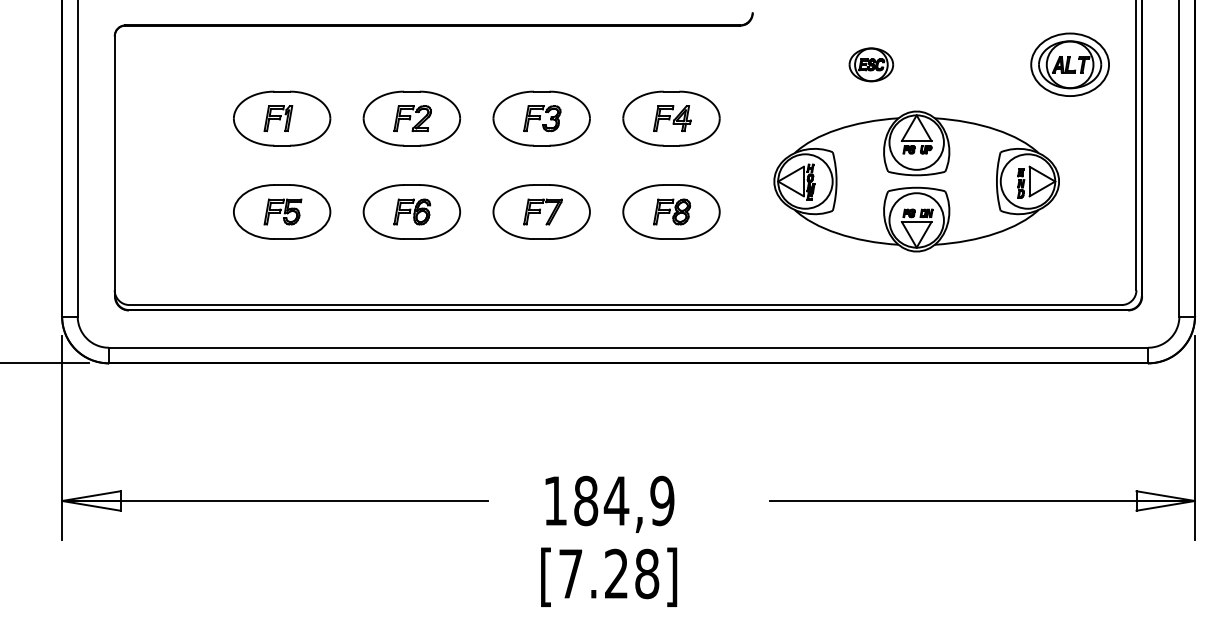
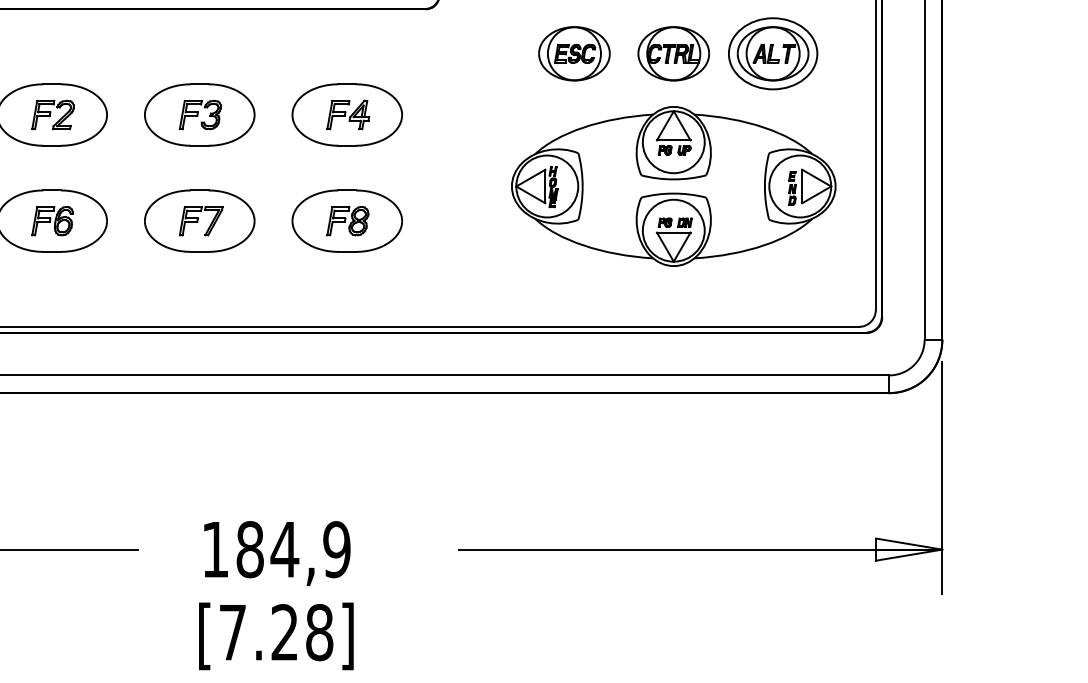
part: (871, 64) -> (574, 53), size x1.43
part: (958, 64) -> (673, 53), added
part: (1069, 64) -> (772, 53), moved
part: (916, 181) -> (673, 186), moved

